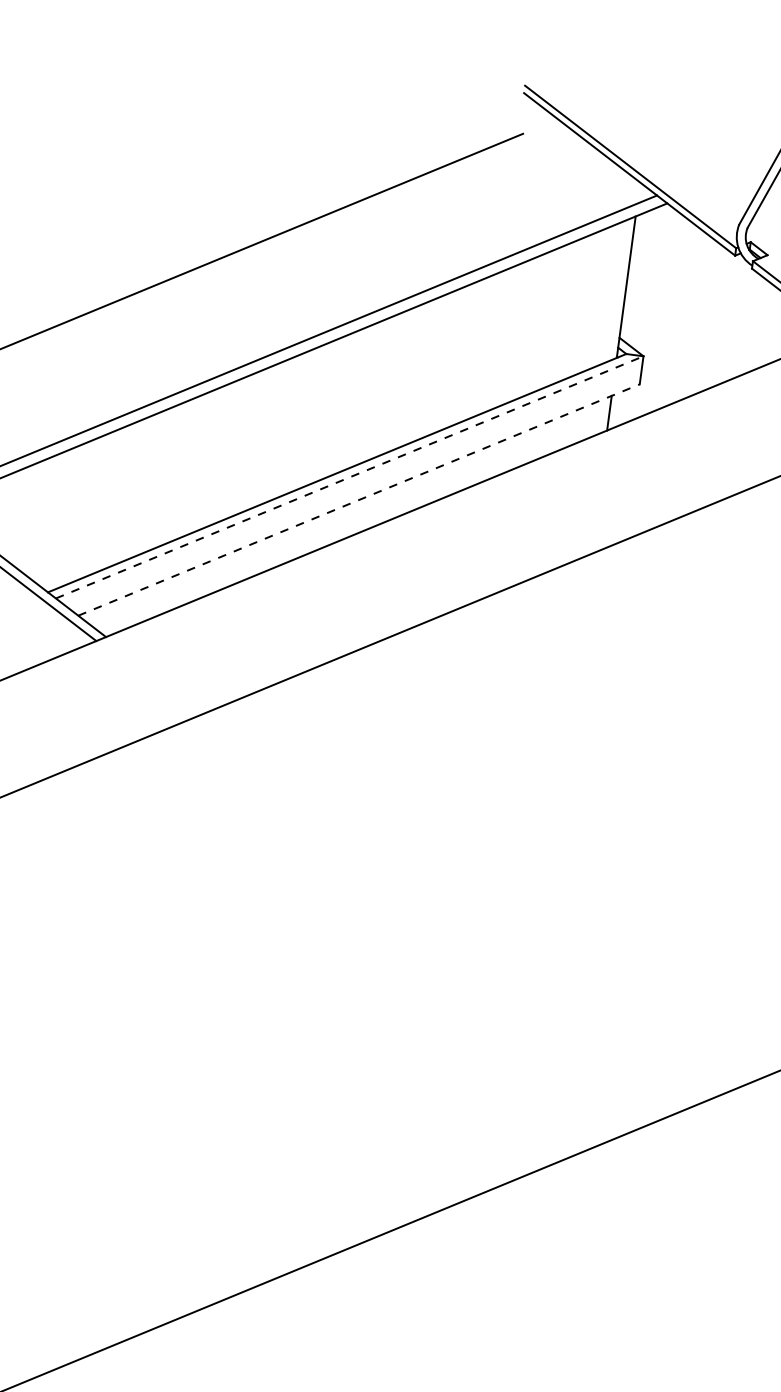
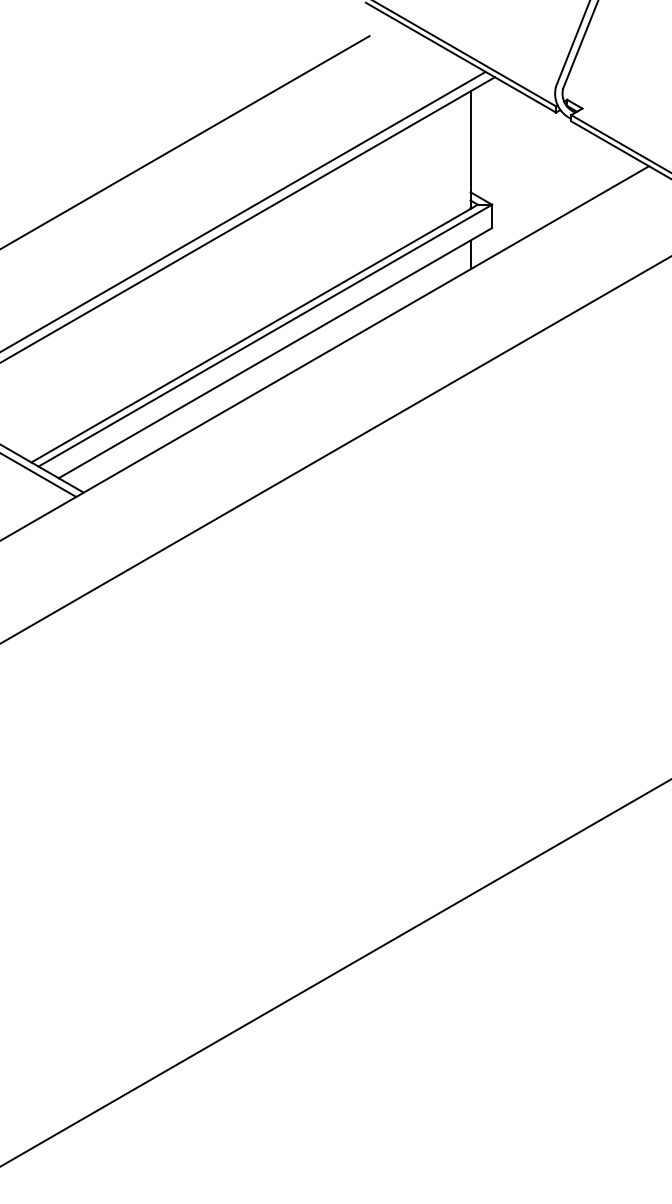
line: (349, 477) -> (265, 335), dashed -> solid
line: (359, 499) -> (275, 352), dashed -> solid

